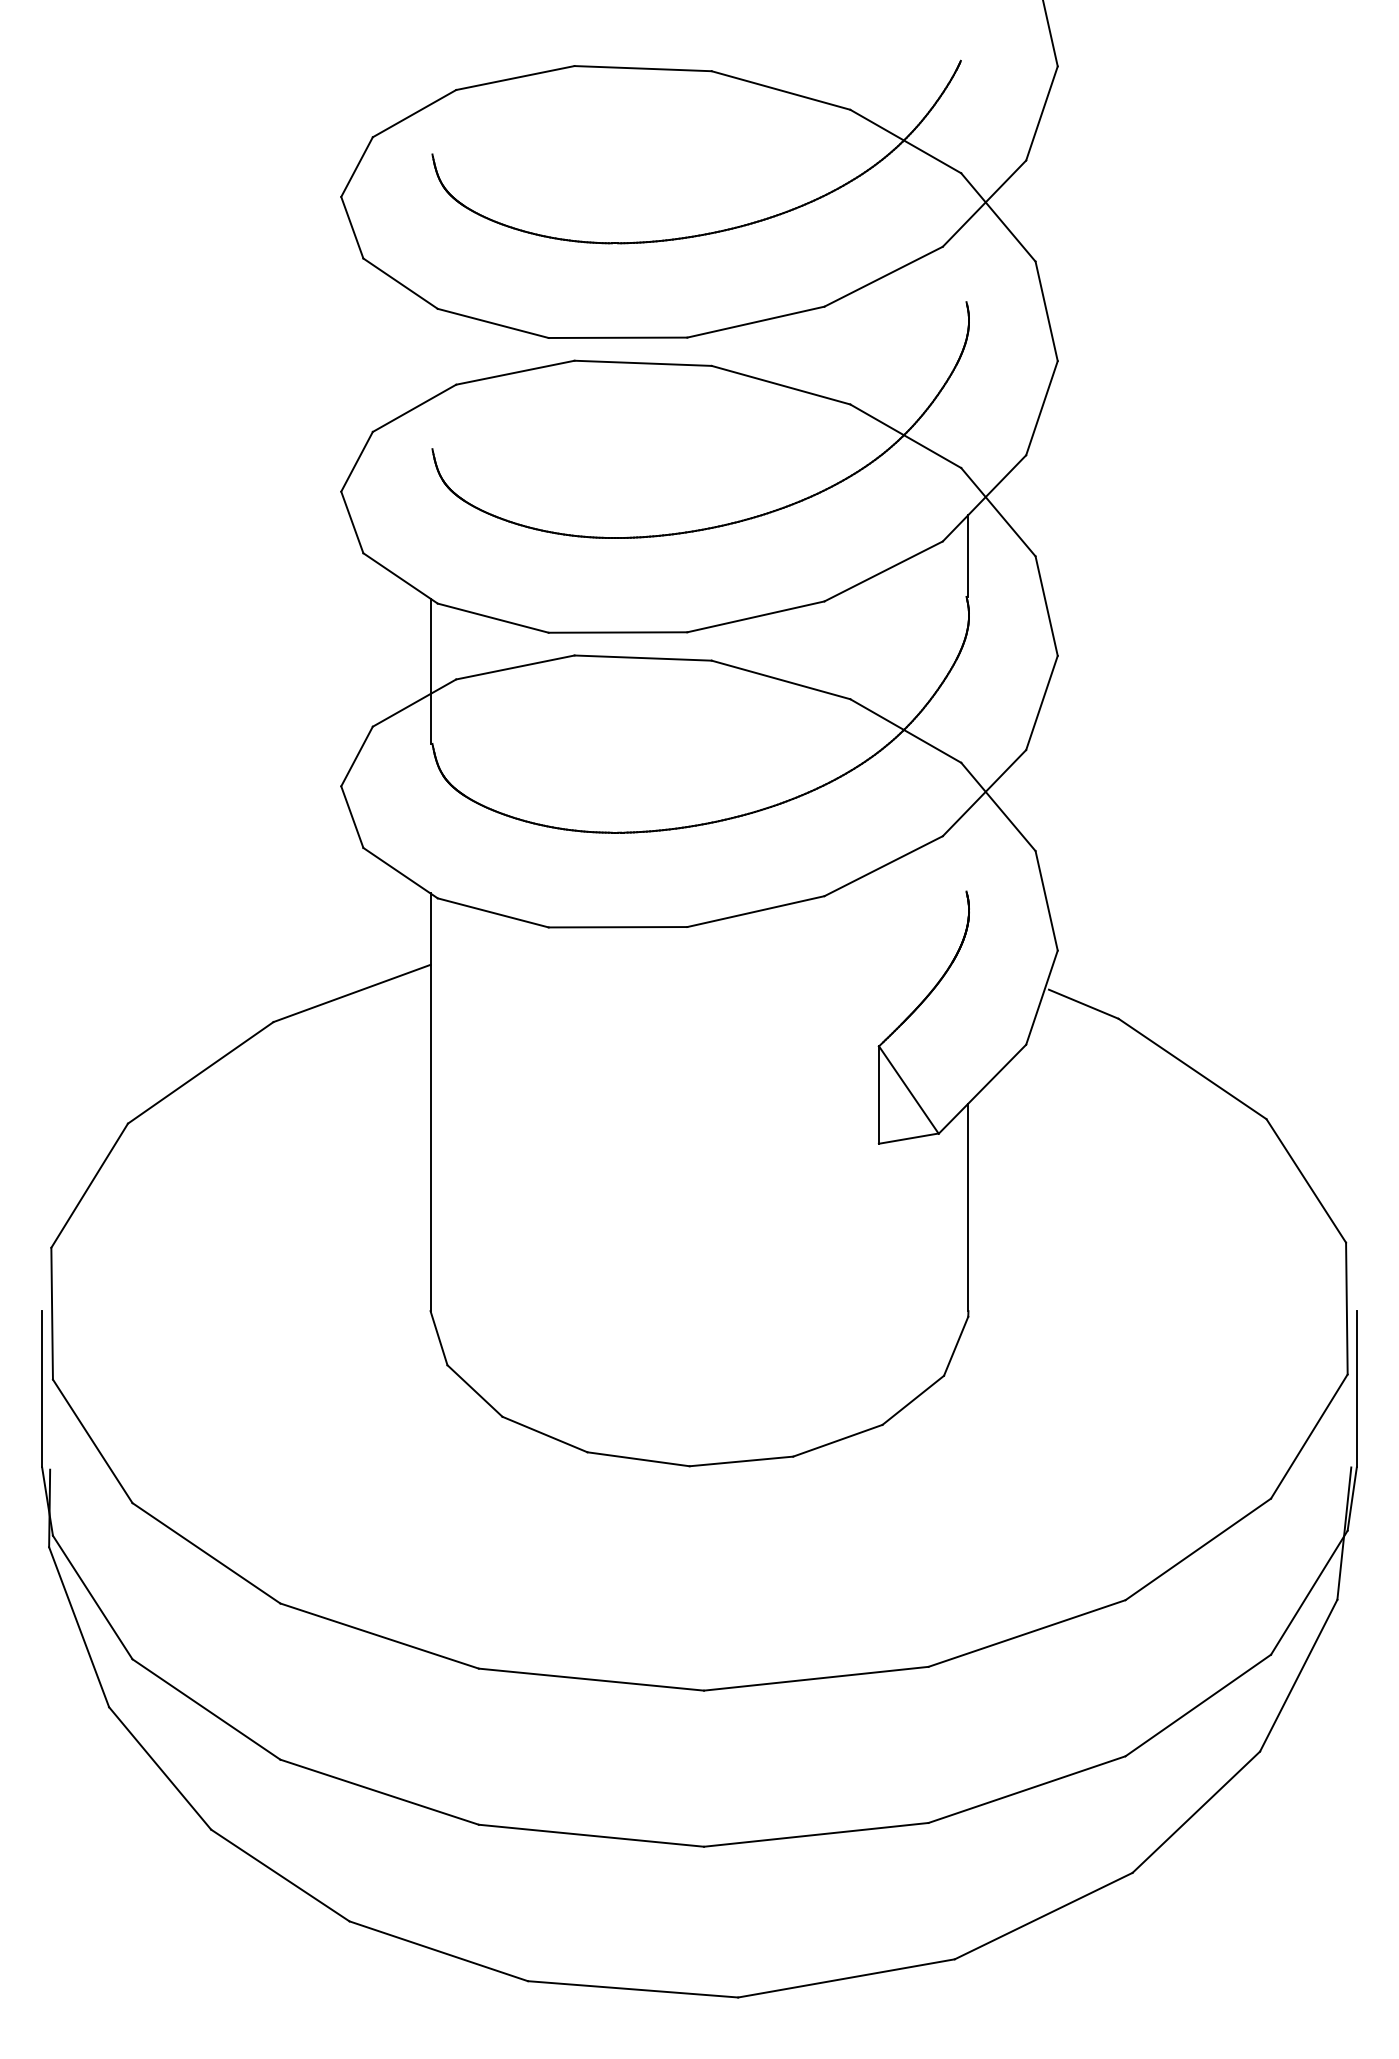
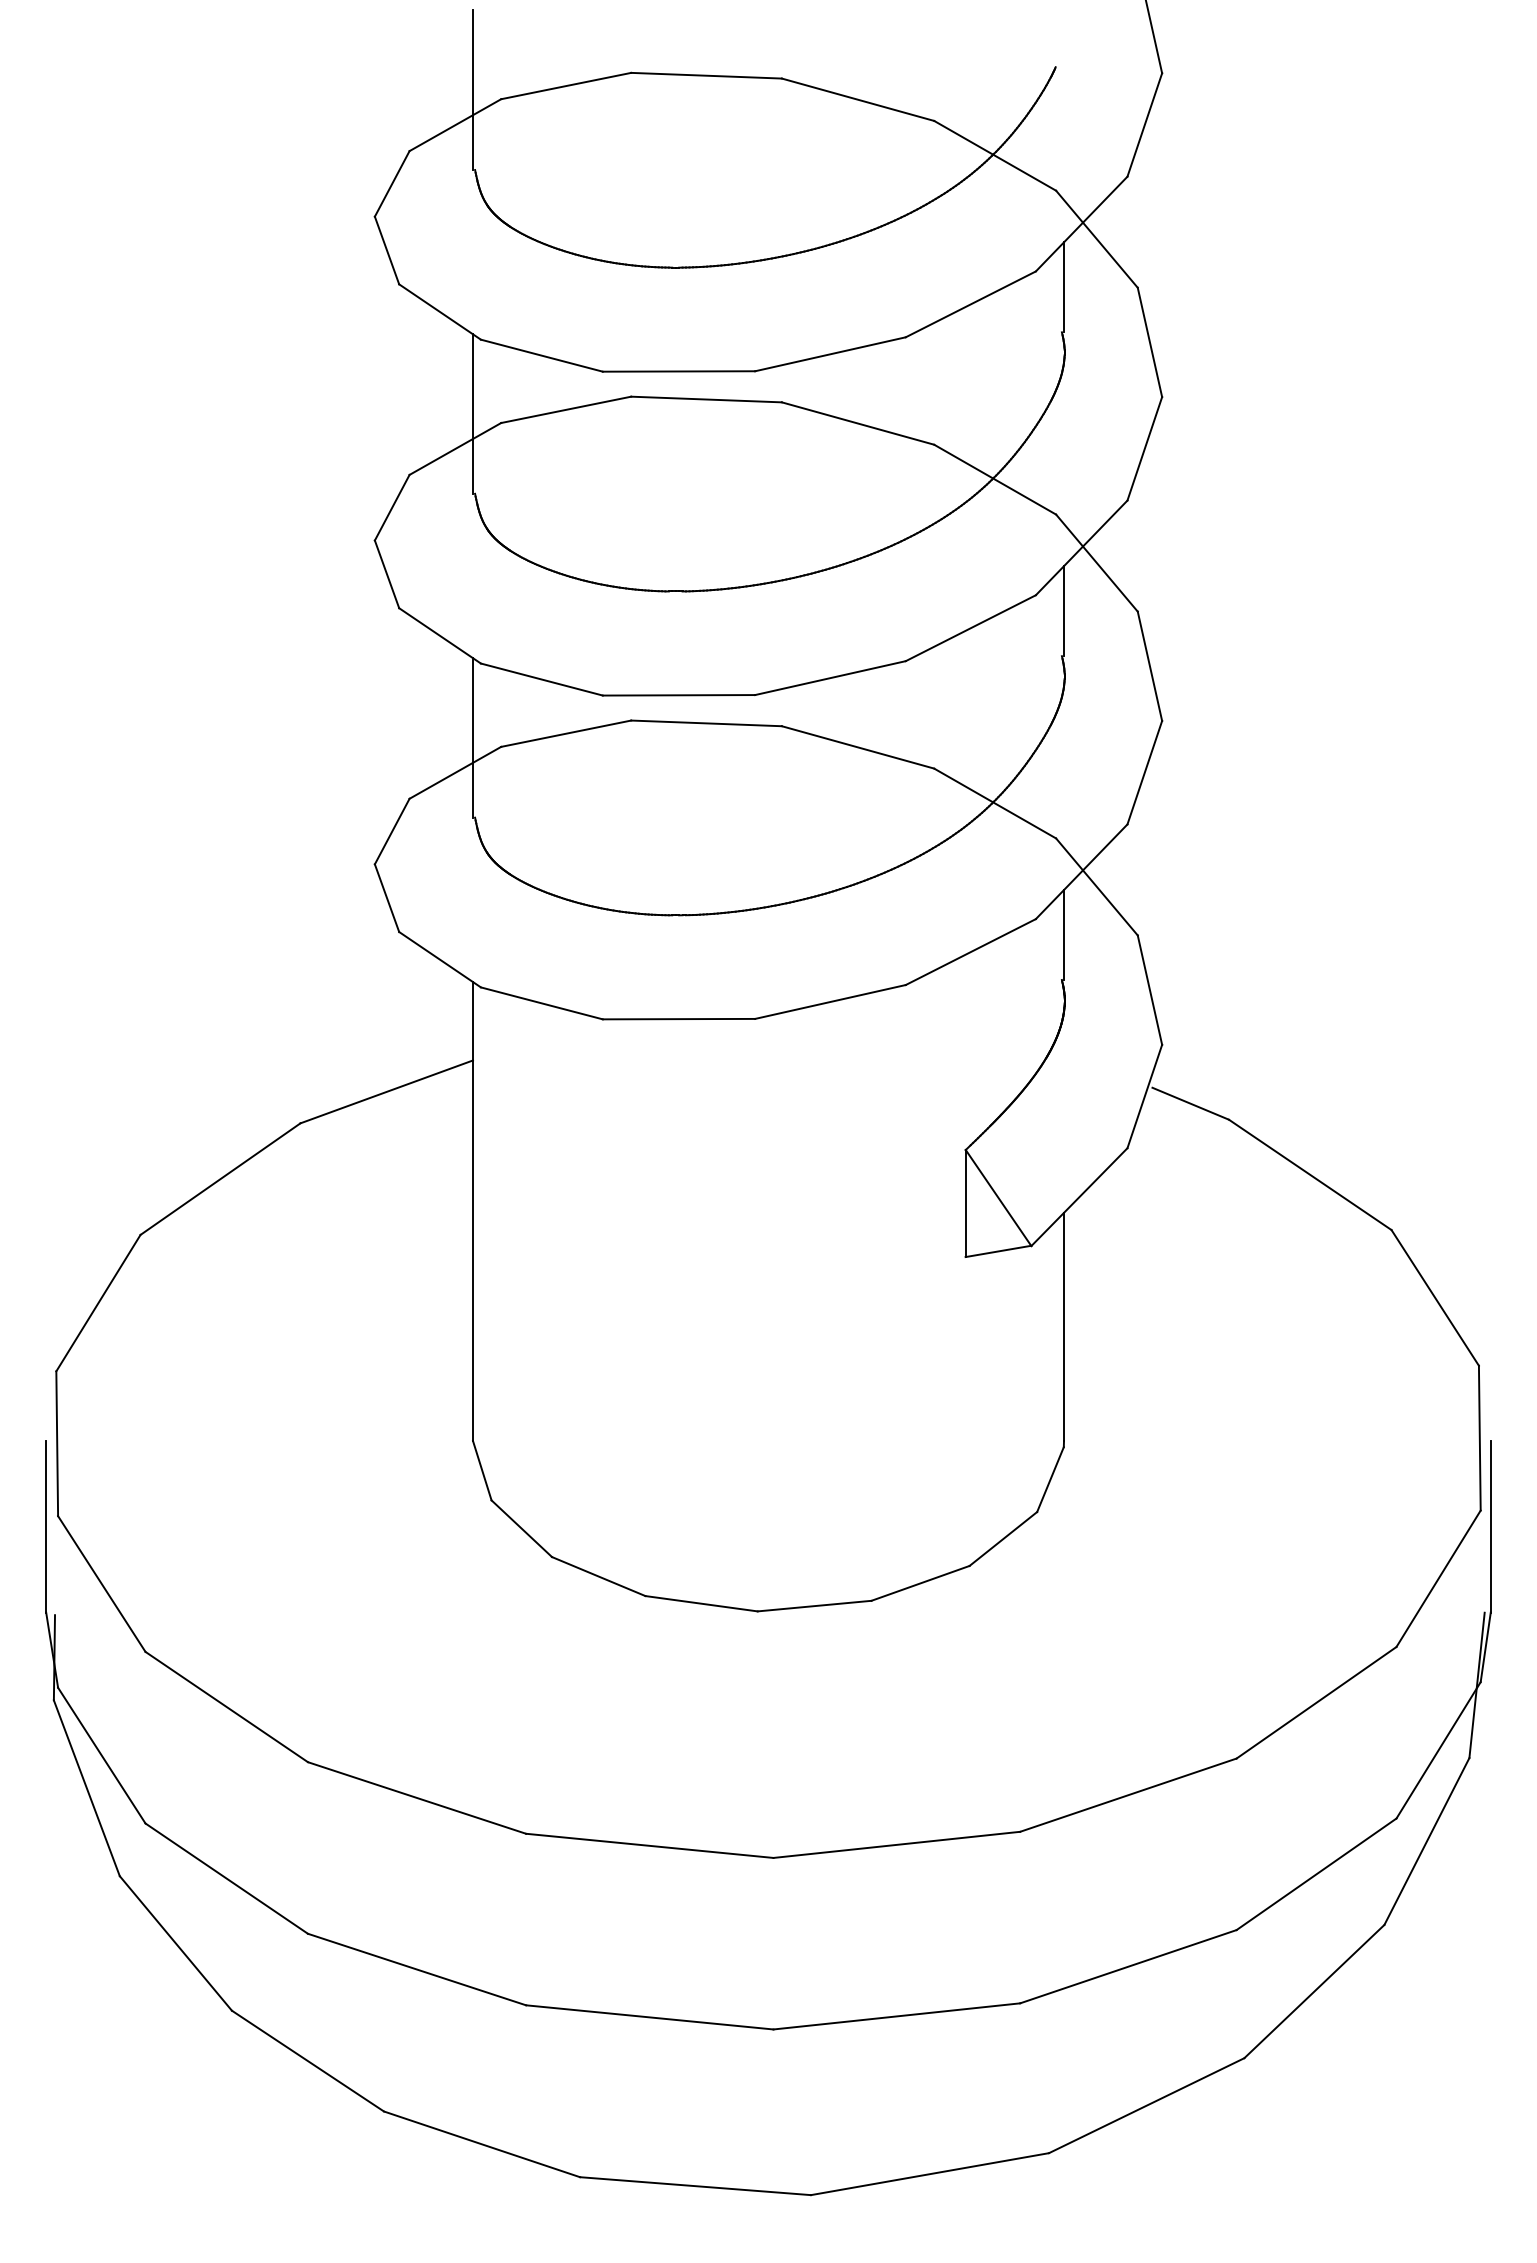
line: (431, 82) -> (473, 90), added
line: (968, 261) -> (1064, 287), added
line: (431, 376) -> (473, 414), added
line: (968, 850) -> (1064, 934), added

